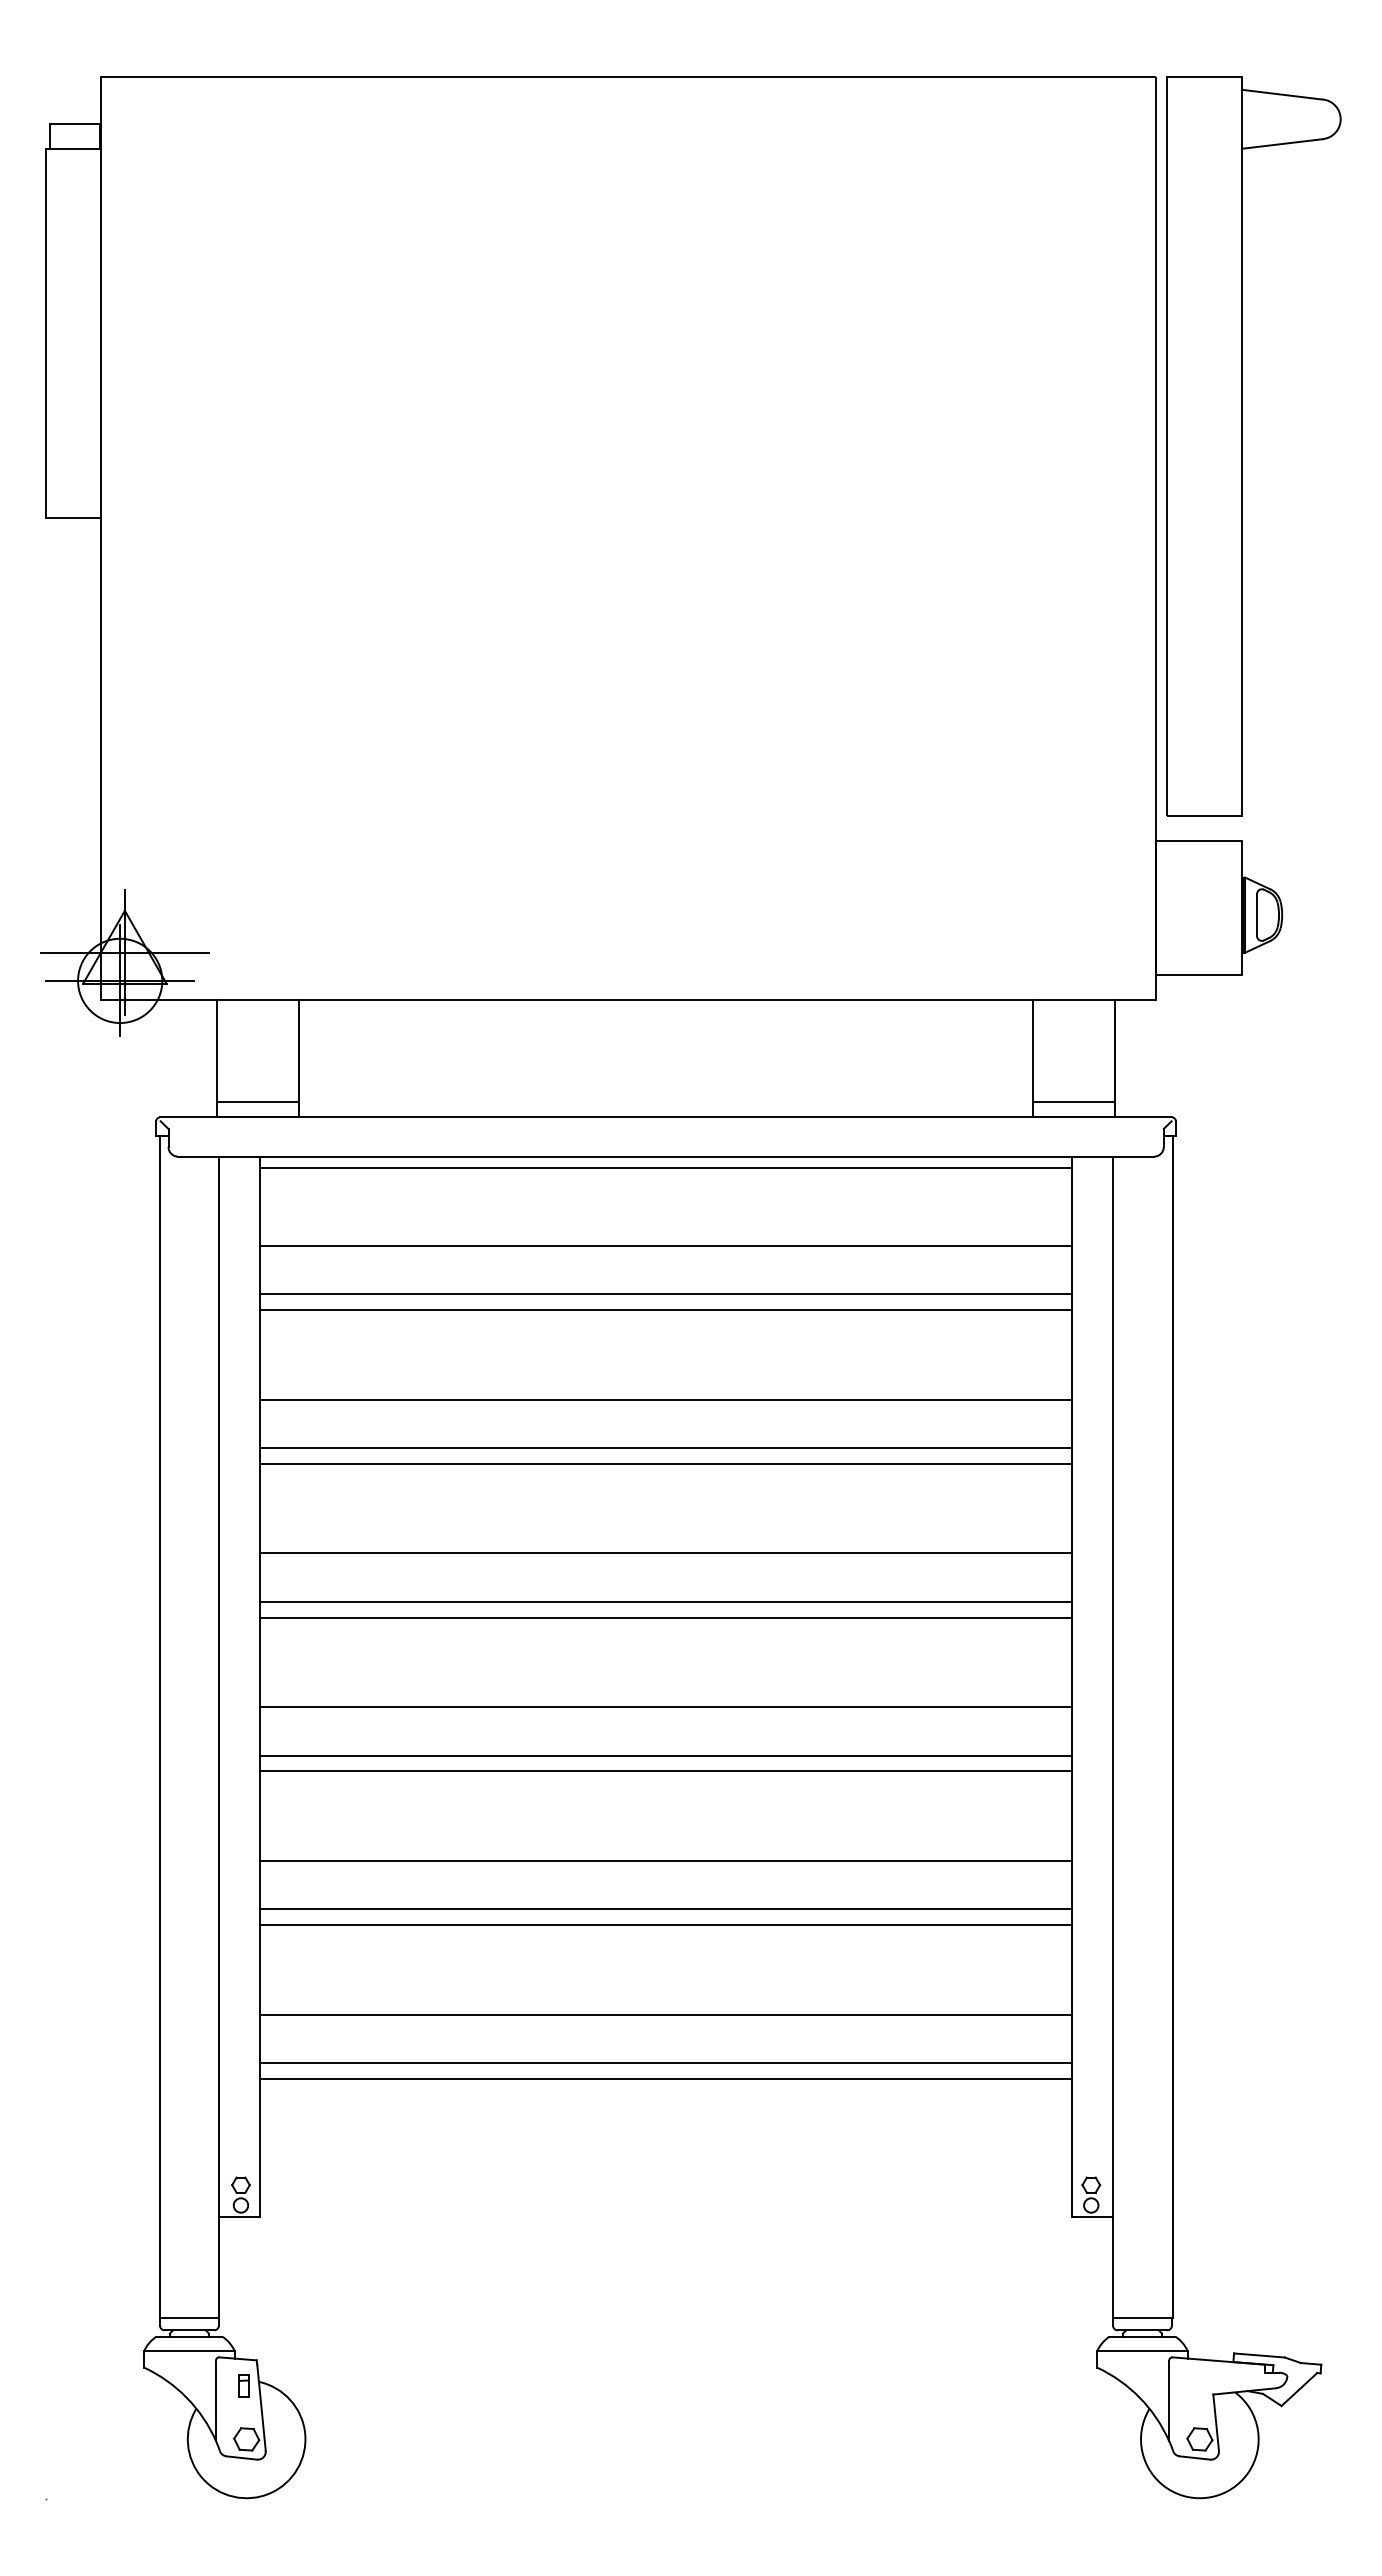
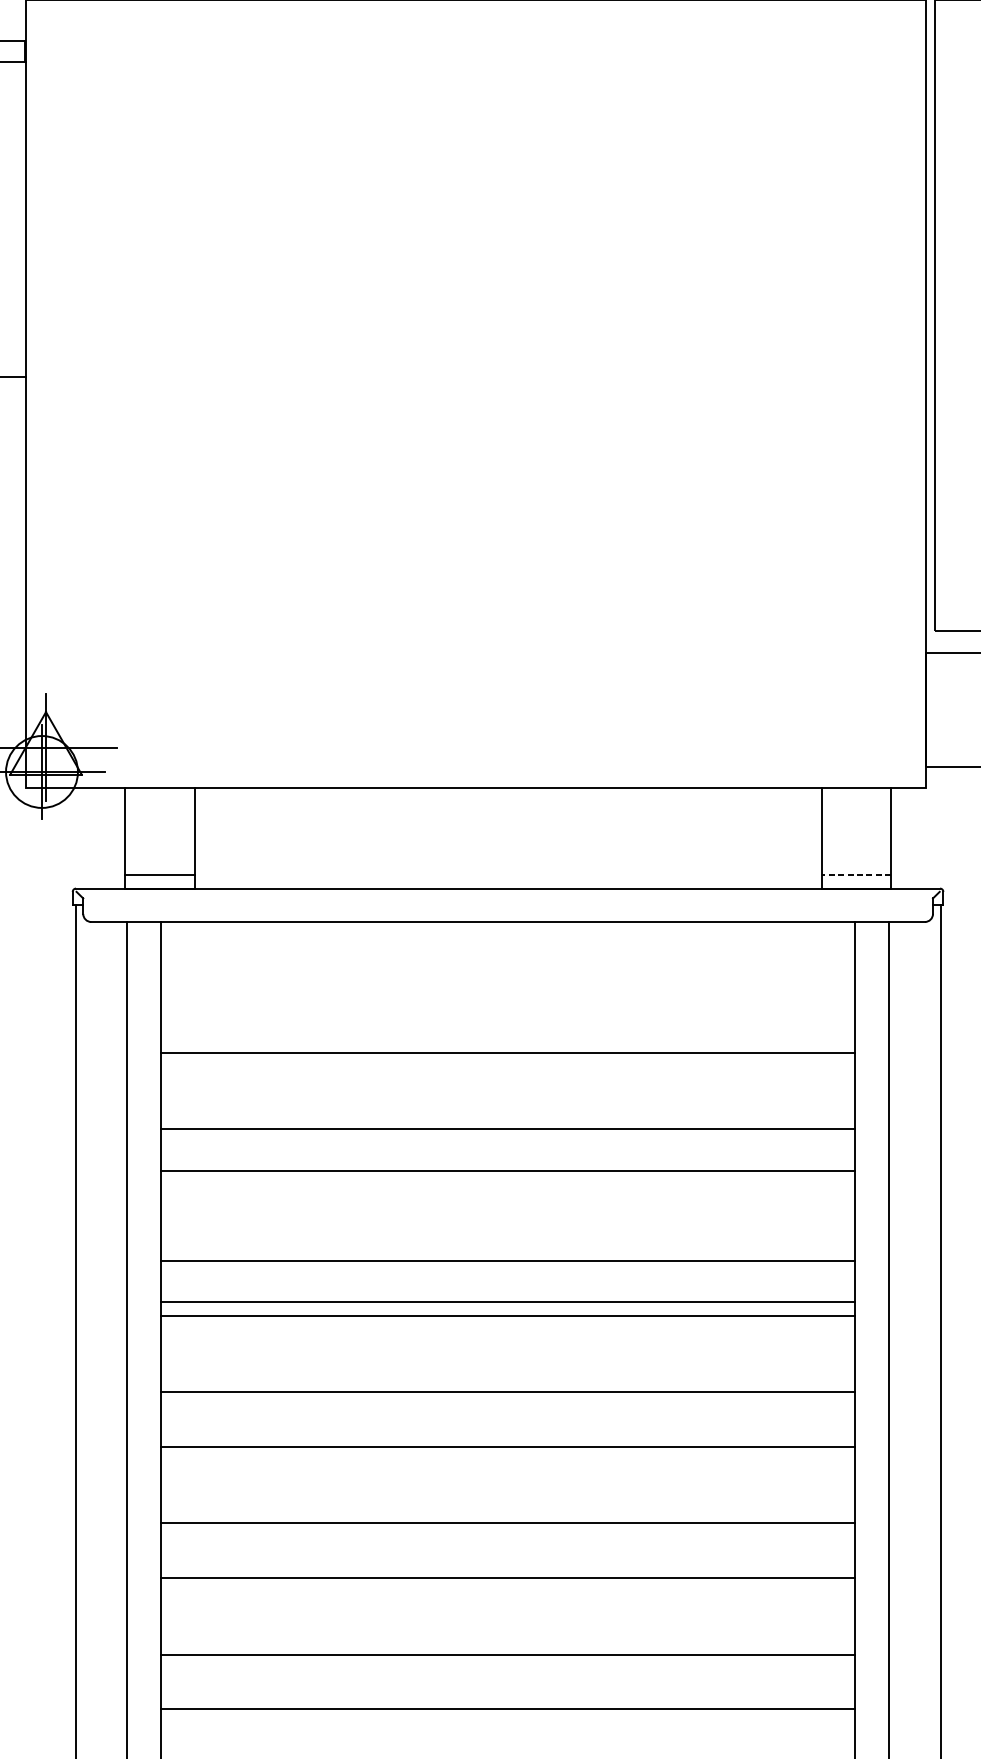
line: (1074, 1101) -> (856, 874), solid -> dashed
line: (665, 1167) -> (507, 931), removed
line: (665, 1245) -> (507, 997), removed
line: (665, 1294) -> (507, 1039), removed
line: (665, 1463) -> (507, 1184), removed
line: (665, 1755) -> (507, 1433), removed
line: (665, 1909) -> (507, 1564), removed
line: (665, 2063) -> (507, 1696), removed

